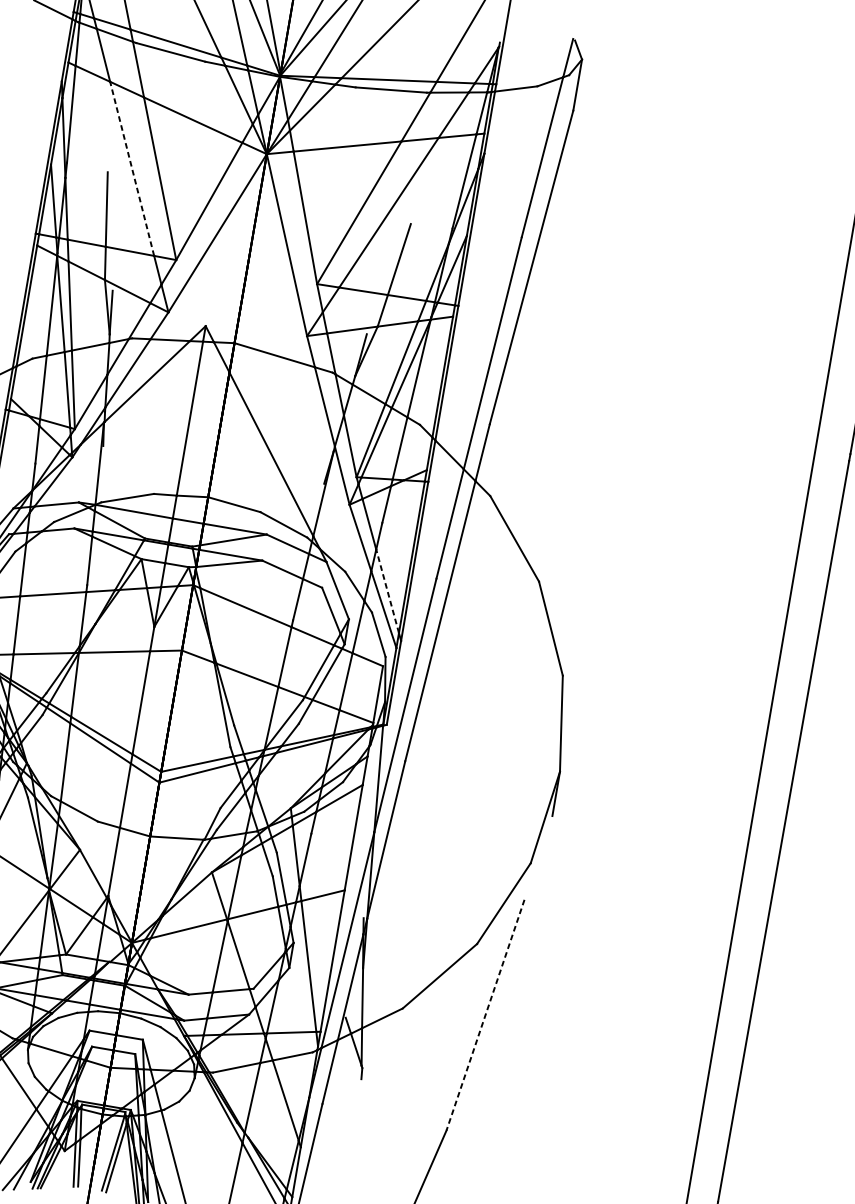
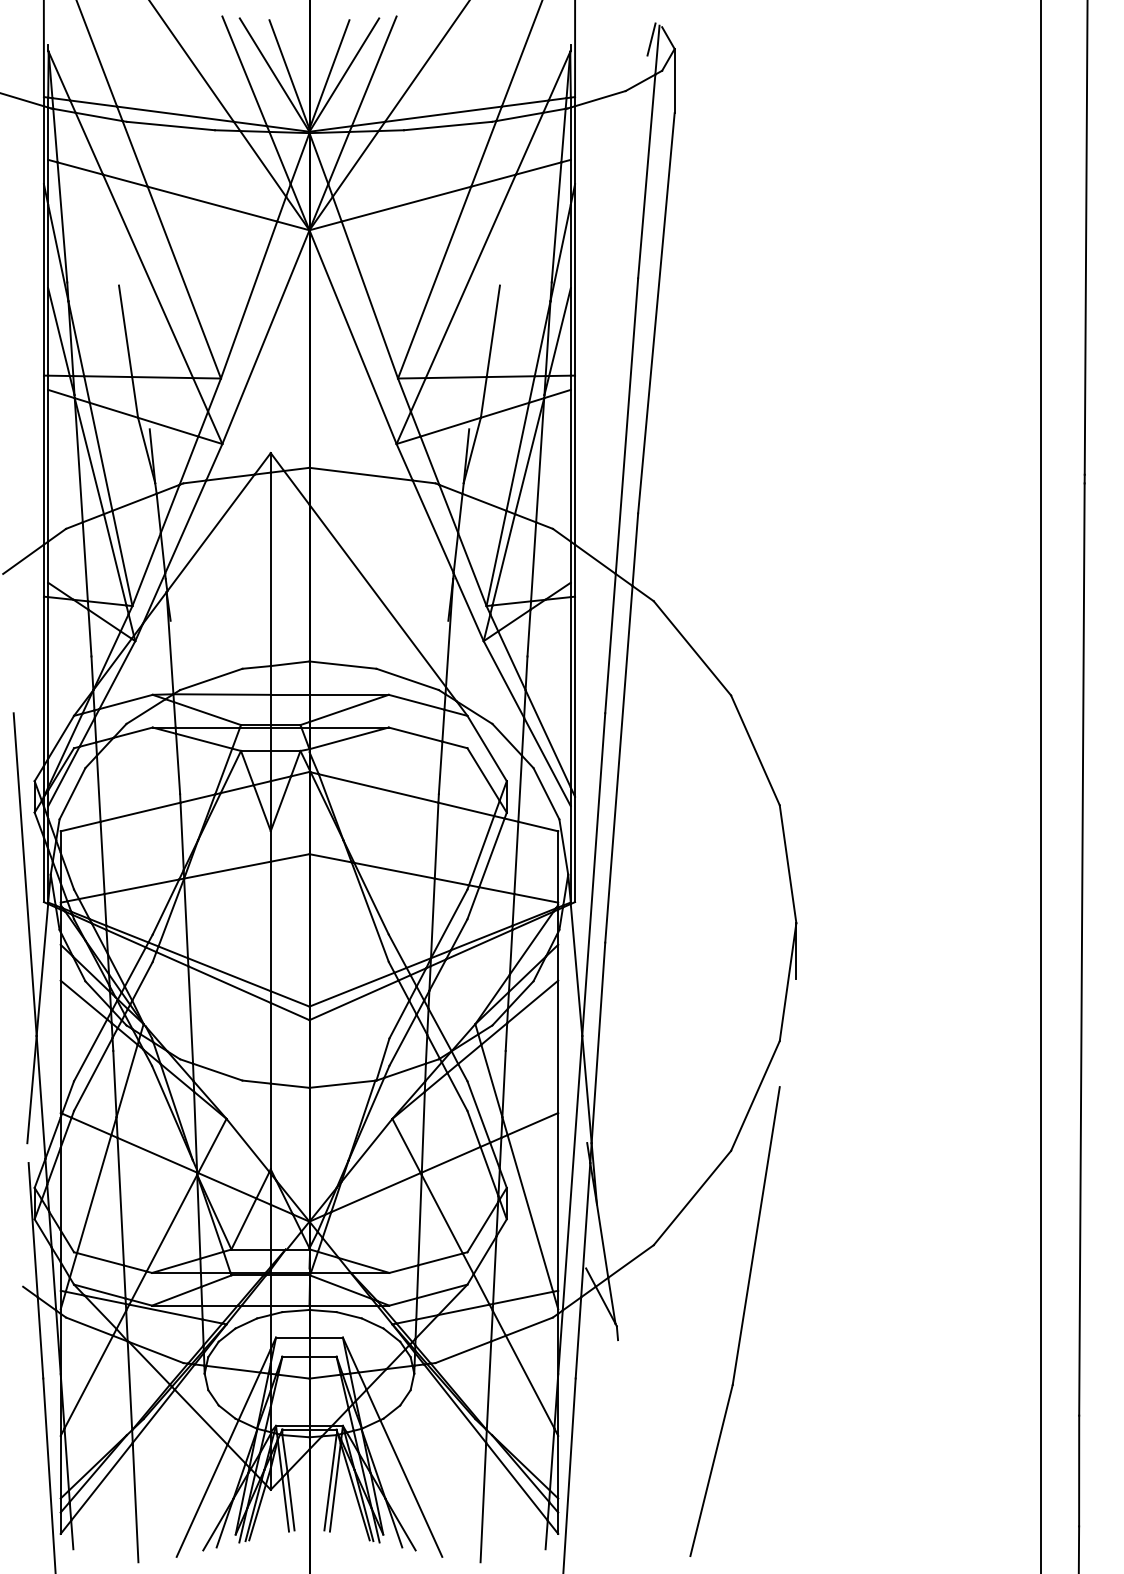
line: (564, 48) -> (651, 39), added
line: (131, 168) -> (147, 275), dashed -> solid
line: (387, 591) -> (548, 738), dashed -> solid
line: (485, 1015) -> (756, 1236), dashed -> solid

